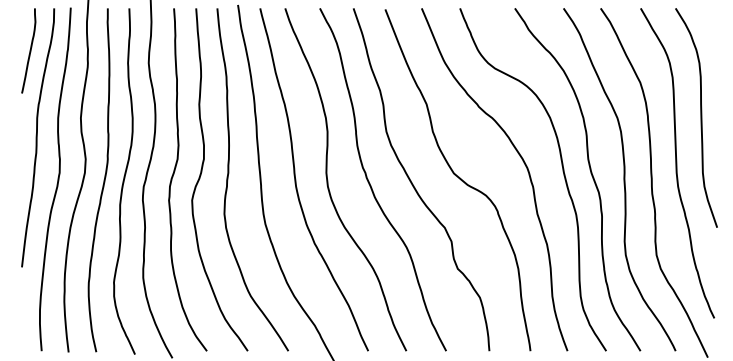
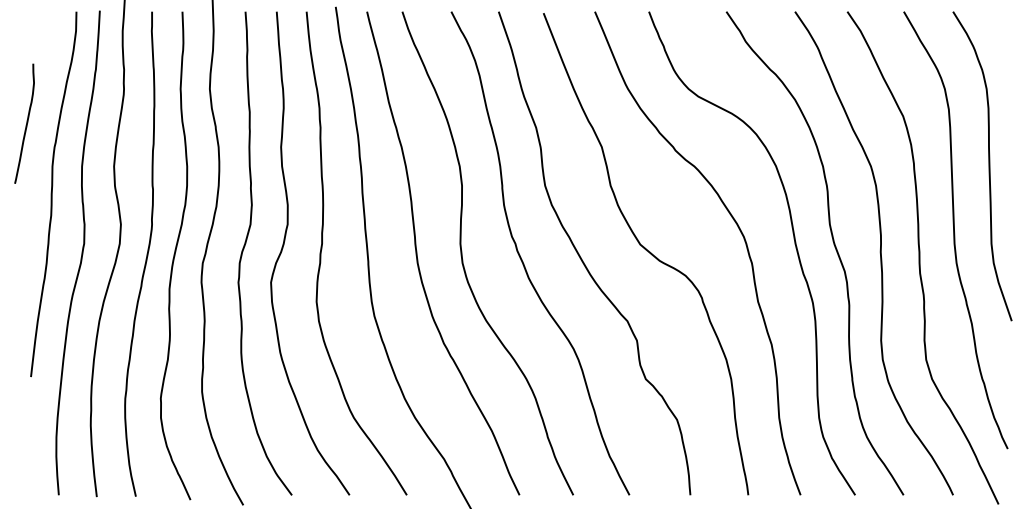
curve: (30, 50) -> (26, 123), moved

